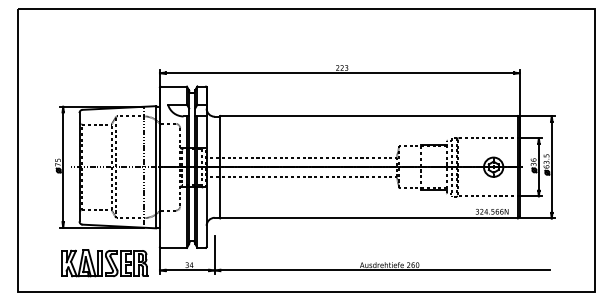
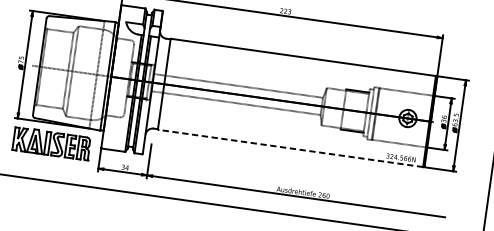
line: (369, 218) -> (291, 148), solid -> dashed
part: (104, 263) -> (51, 143), moved

